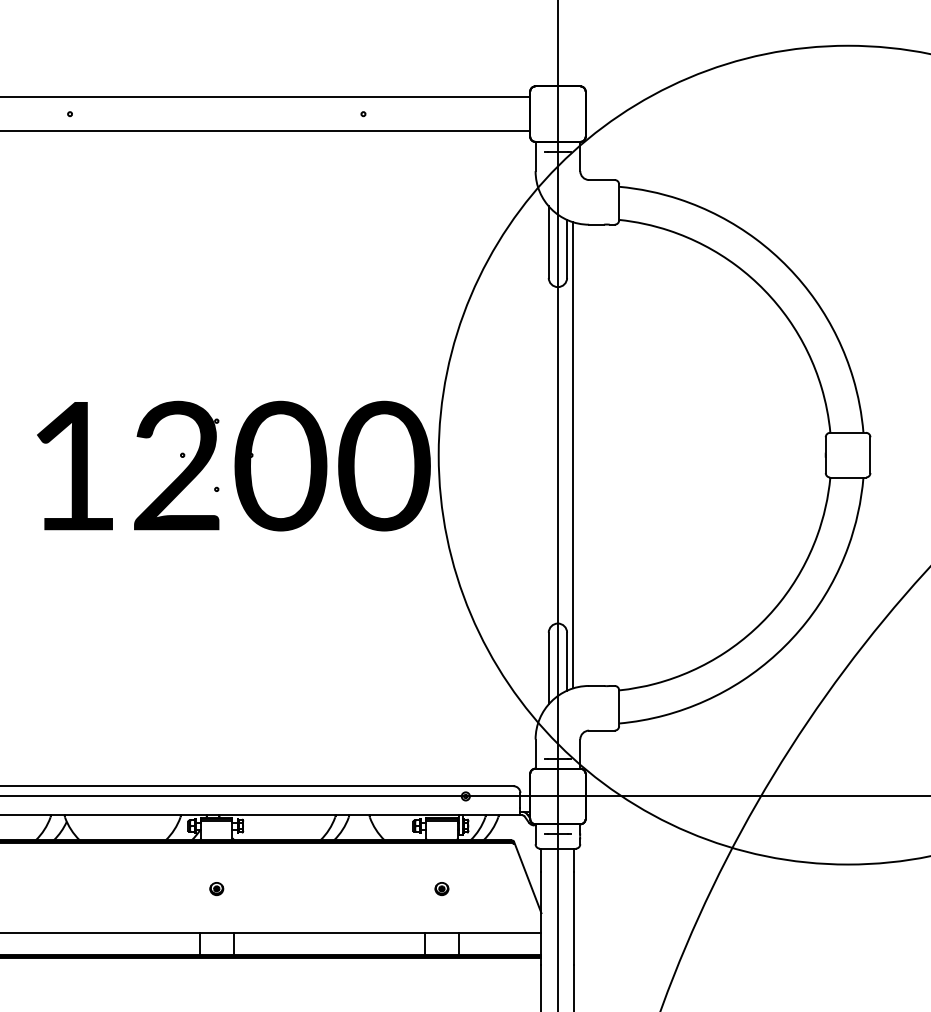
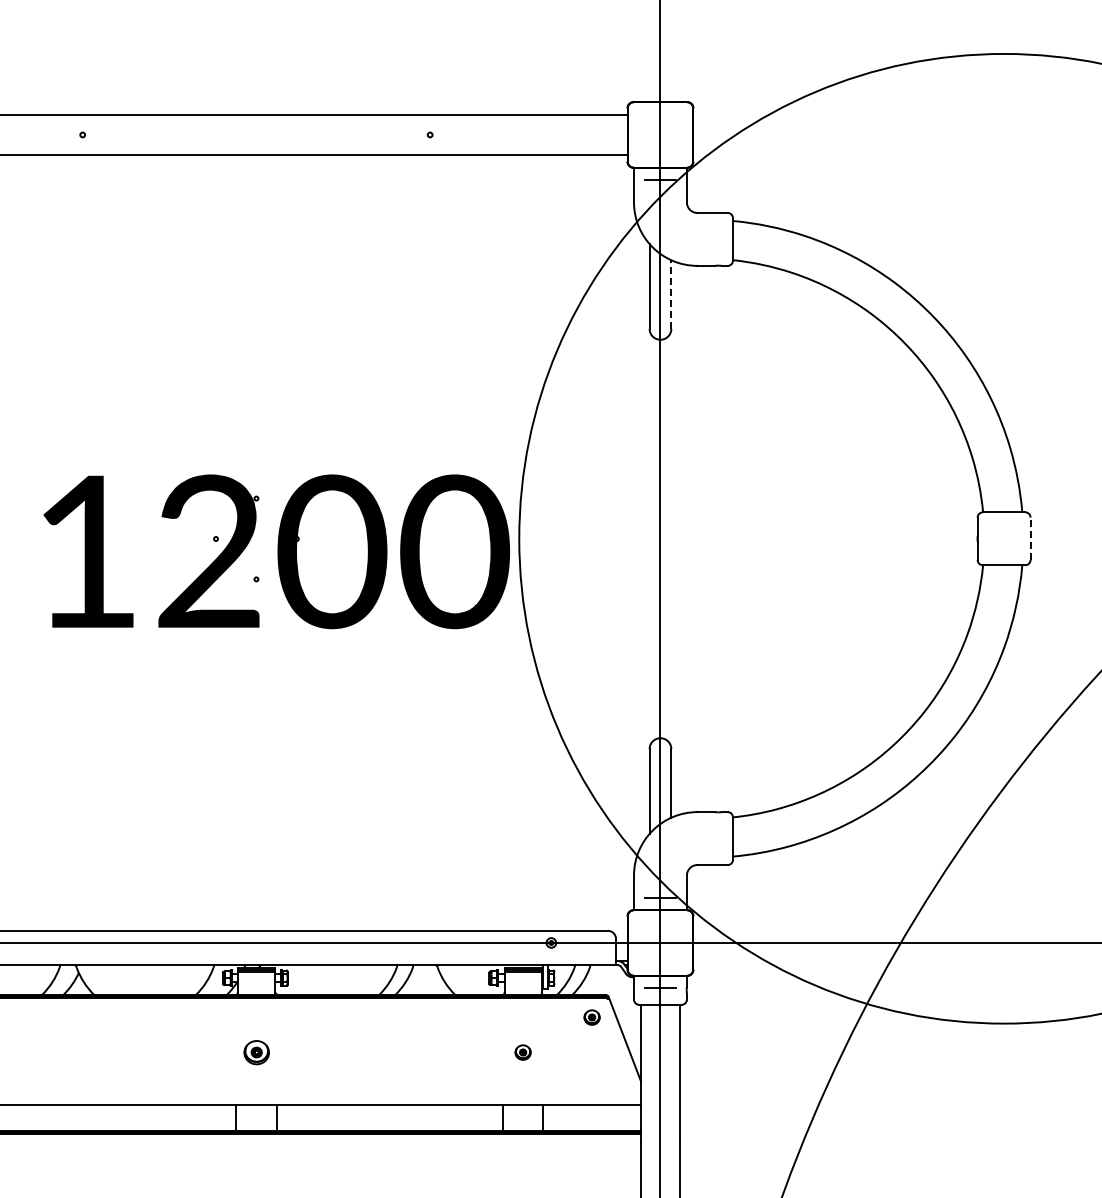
line: (567, 248) -> (671, 294), solid -> dashed
line: (573, 454) -> (678, 538), removed
line: (870, 454) -> (1030, 538), solid -> dashed
part: (499, 859) -> (591, 1017), added
part: (215, 888) -> (255, 1052), size x1.6

